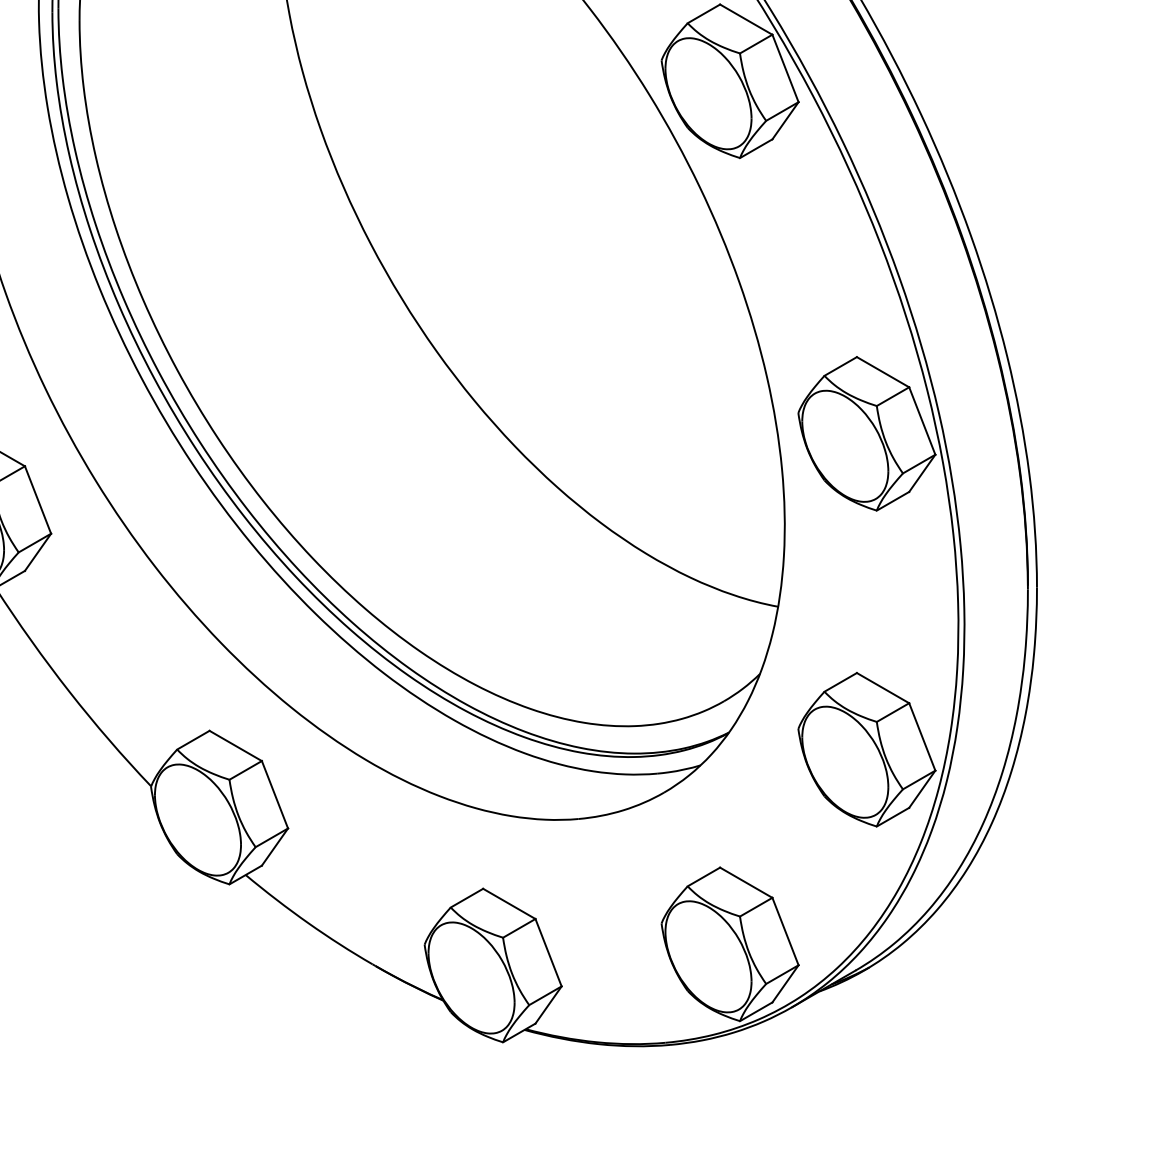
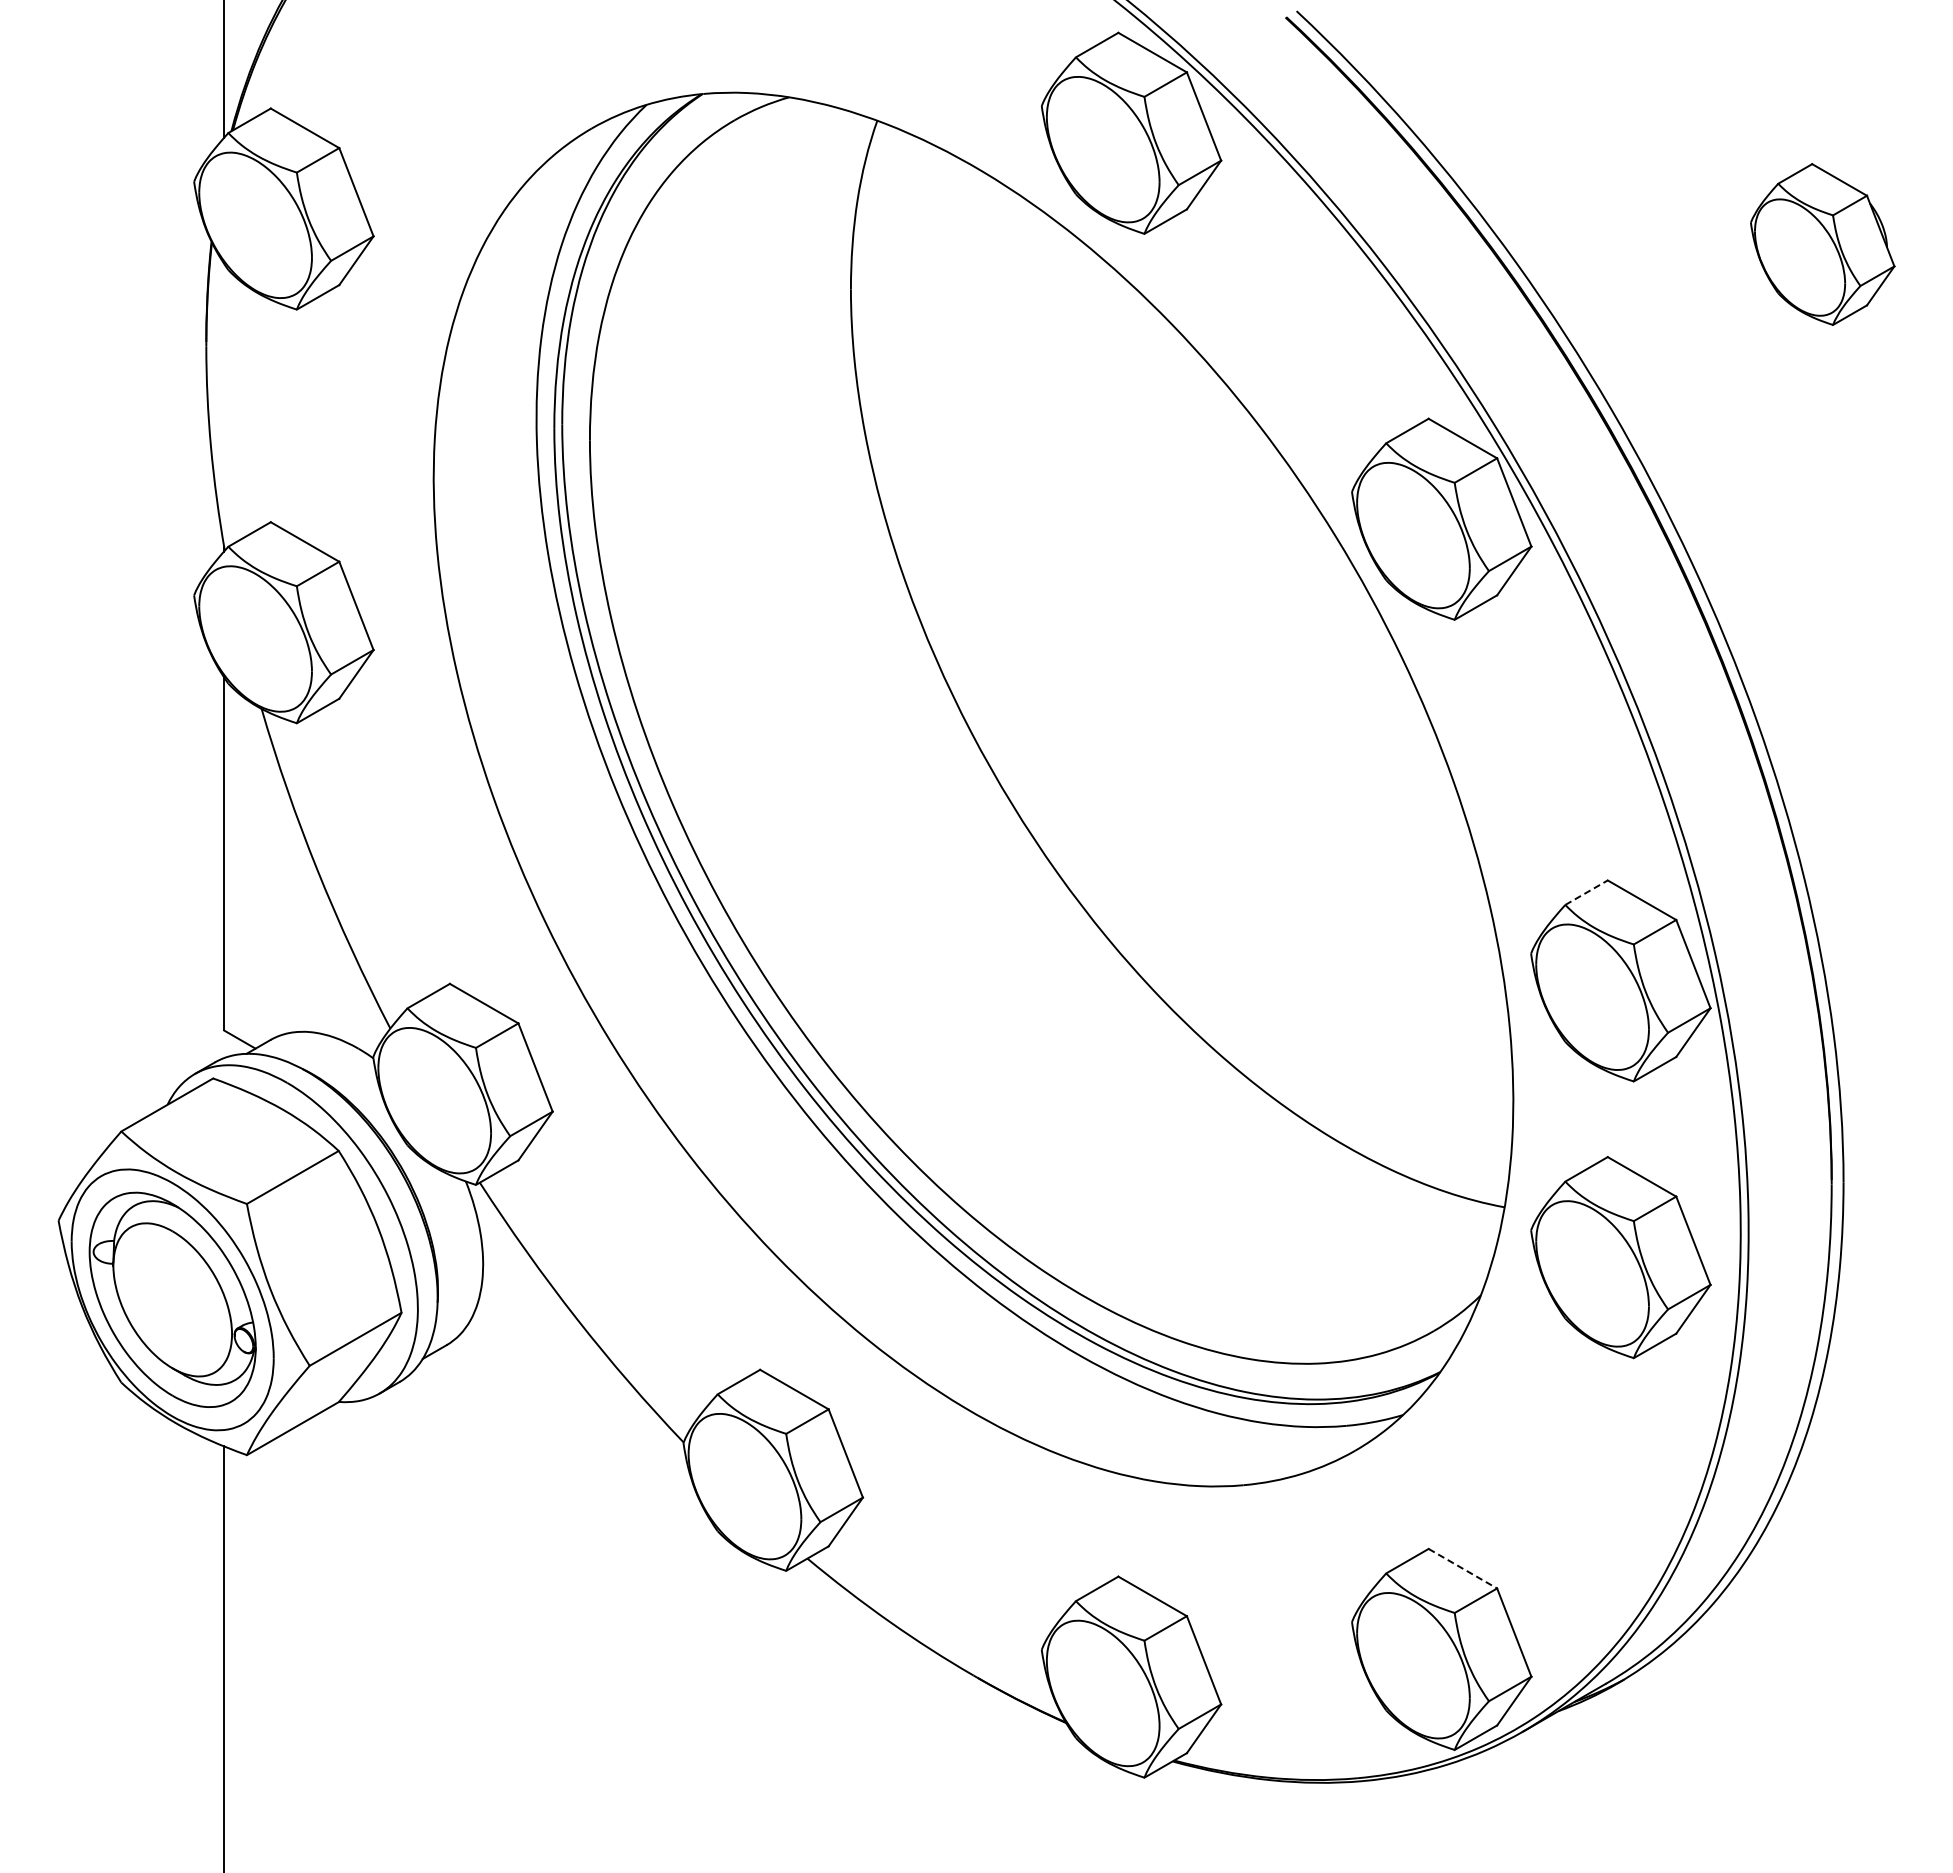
line: (841, 366) -> (1587, 892), solid -> dashed
part: (866, 749) -> (1620, 1257), moved
line: (745, 882) -> (1462, 1568), solid -> dashed

